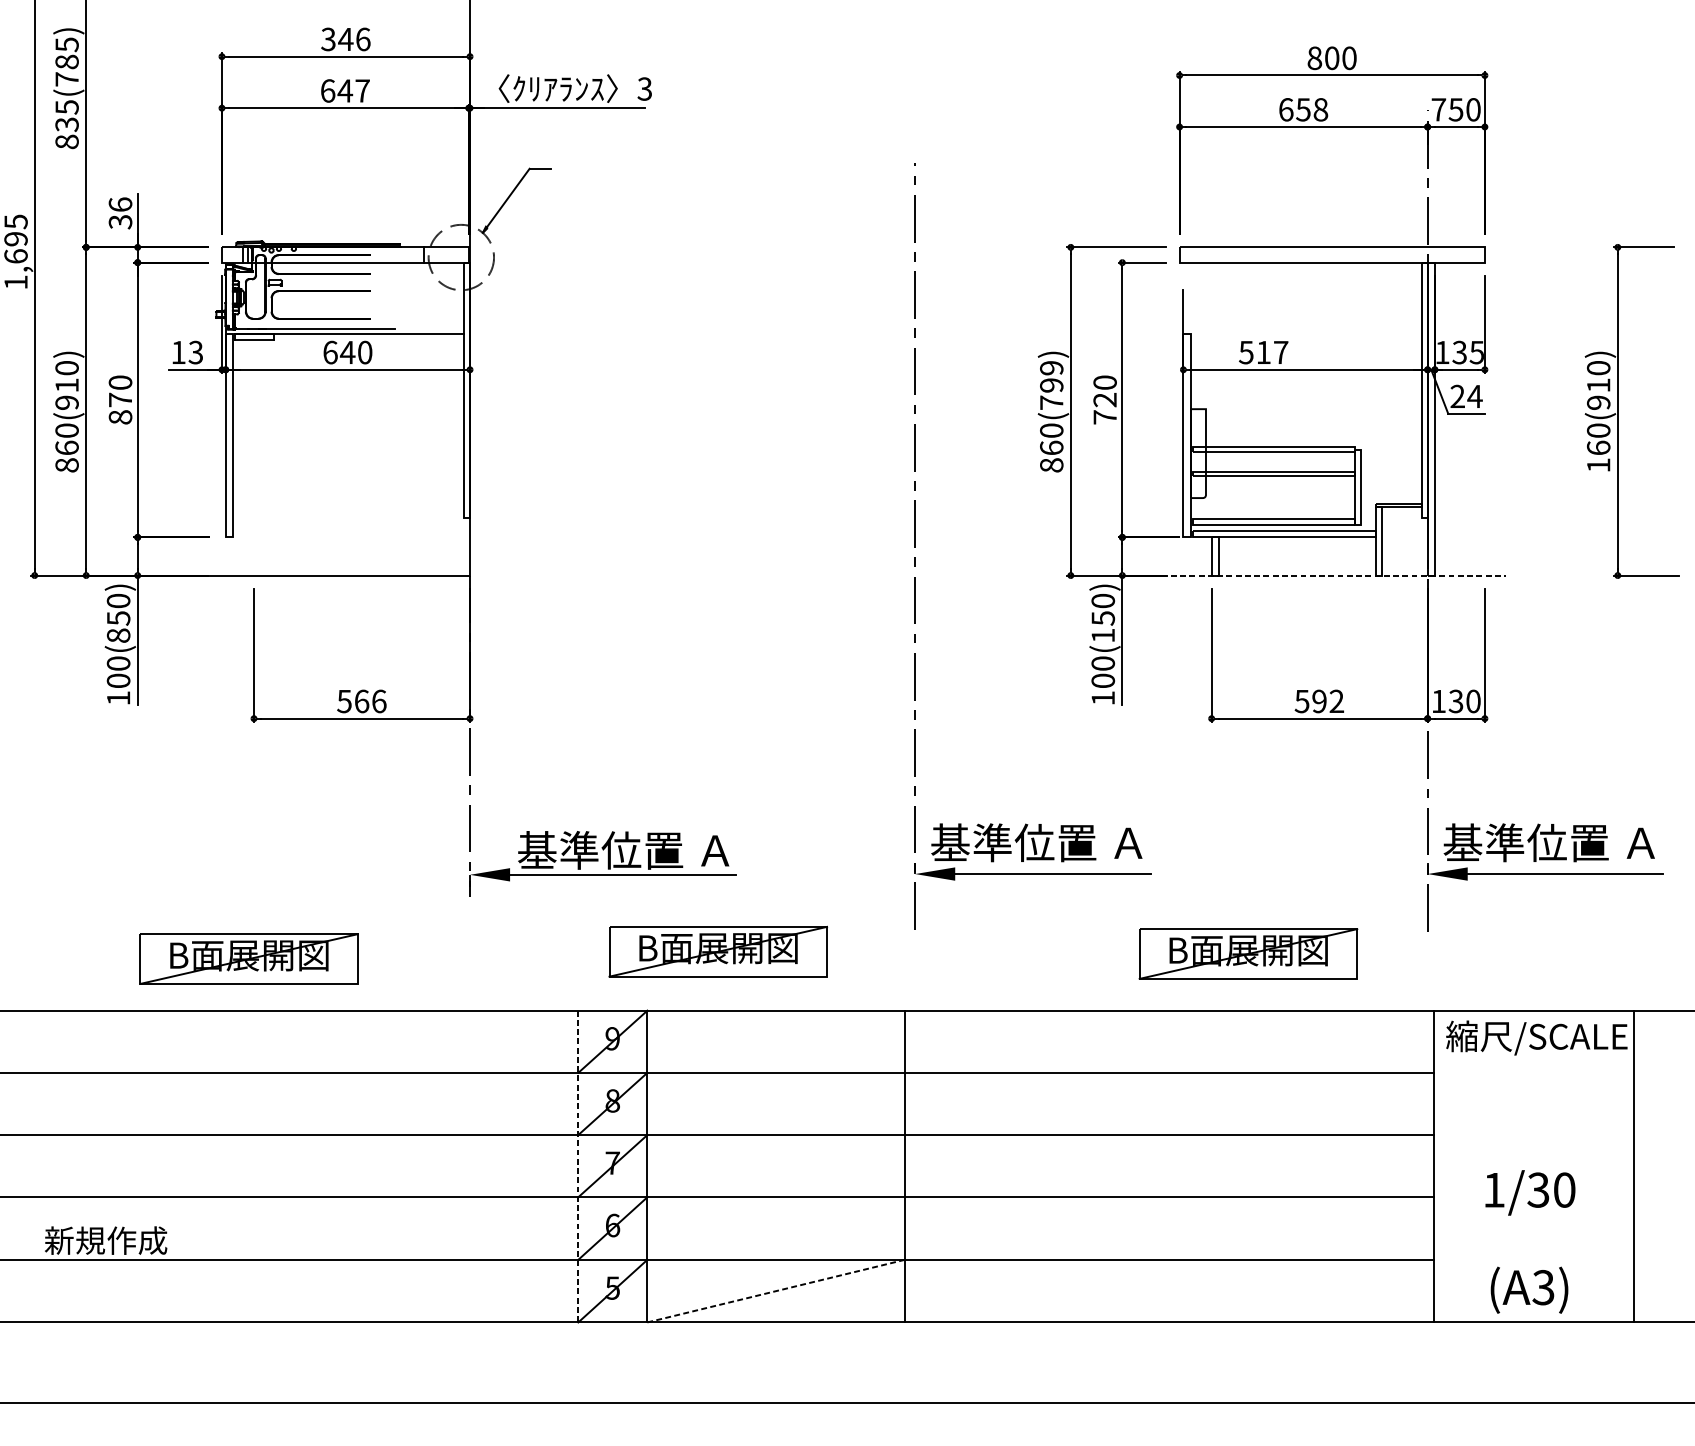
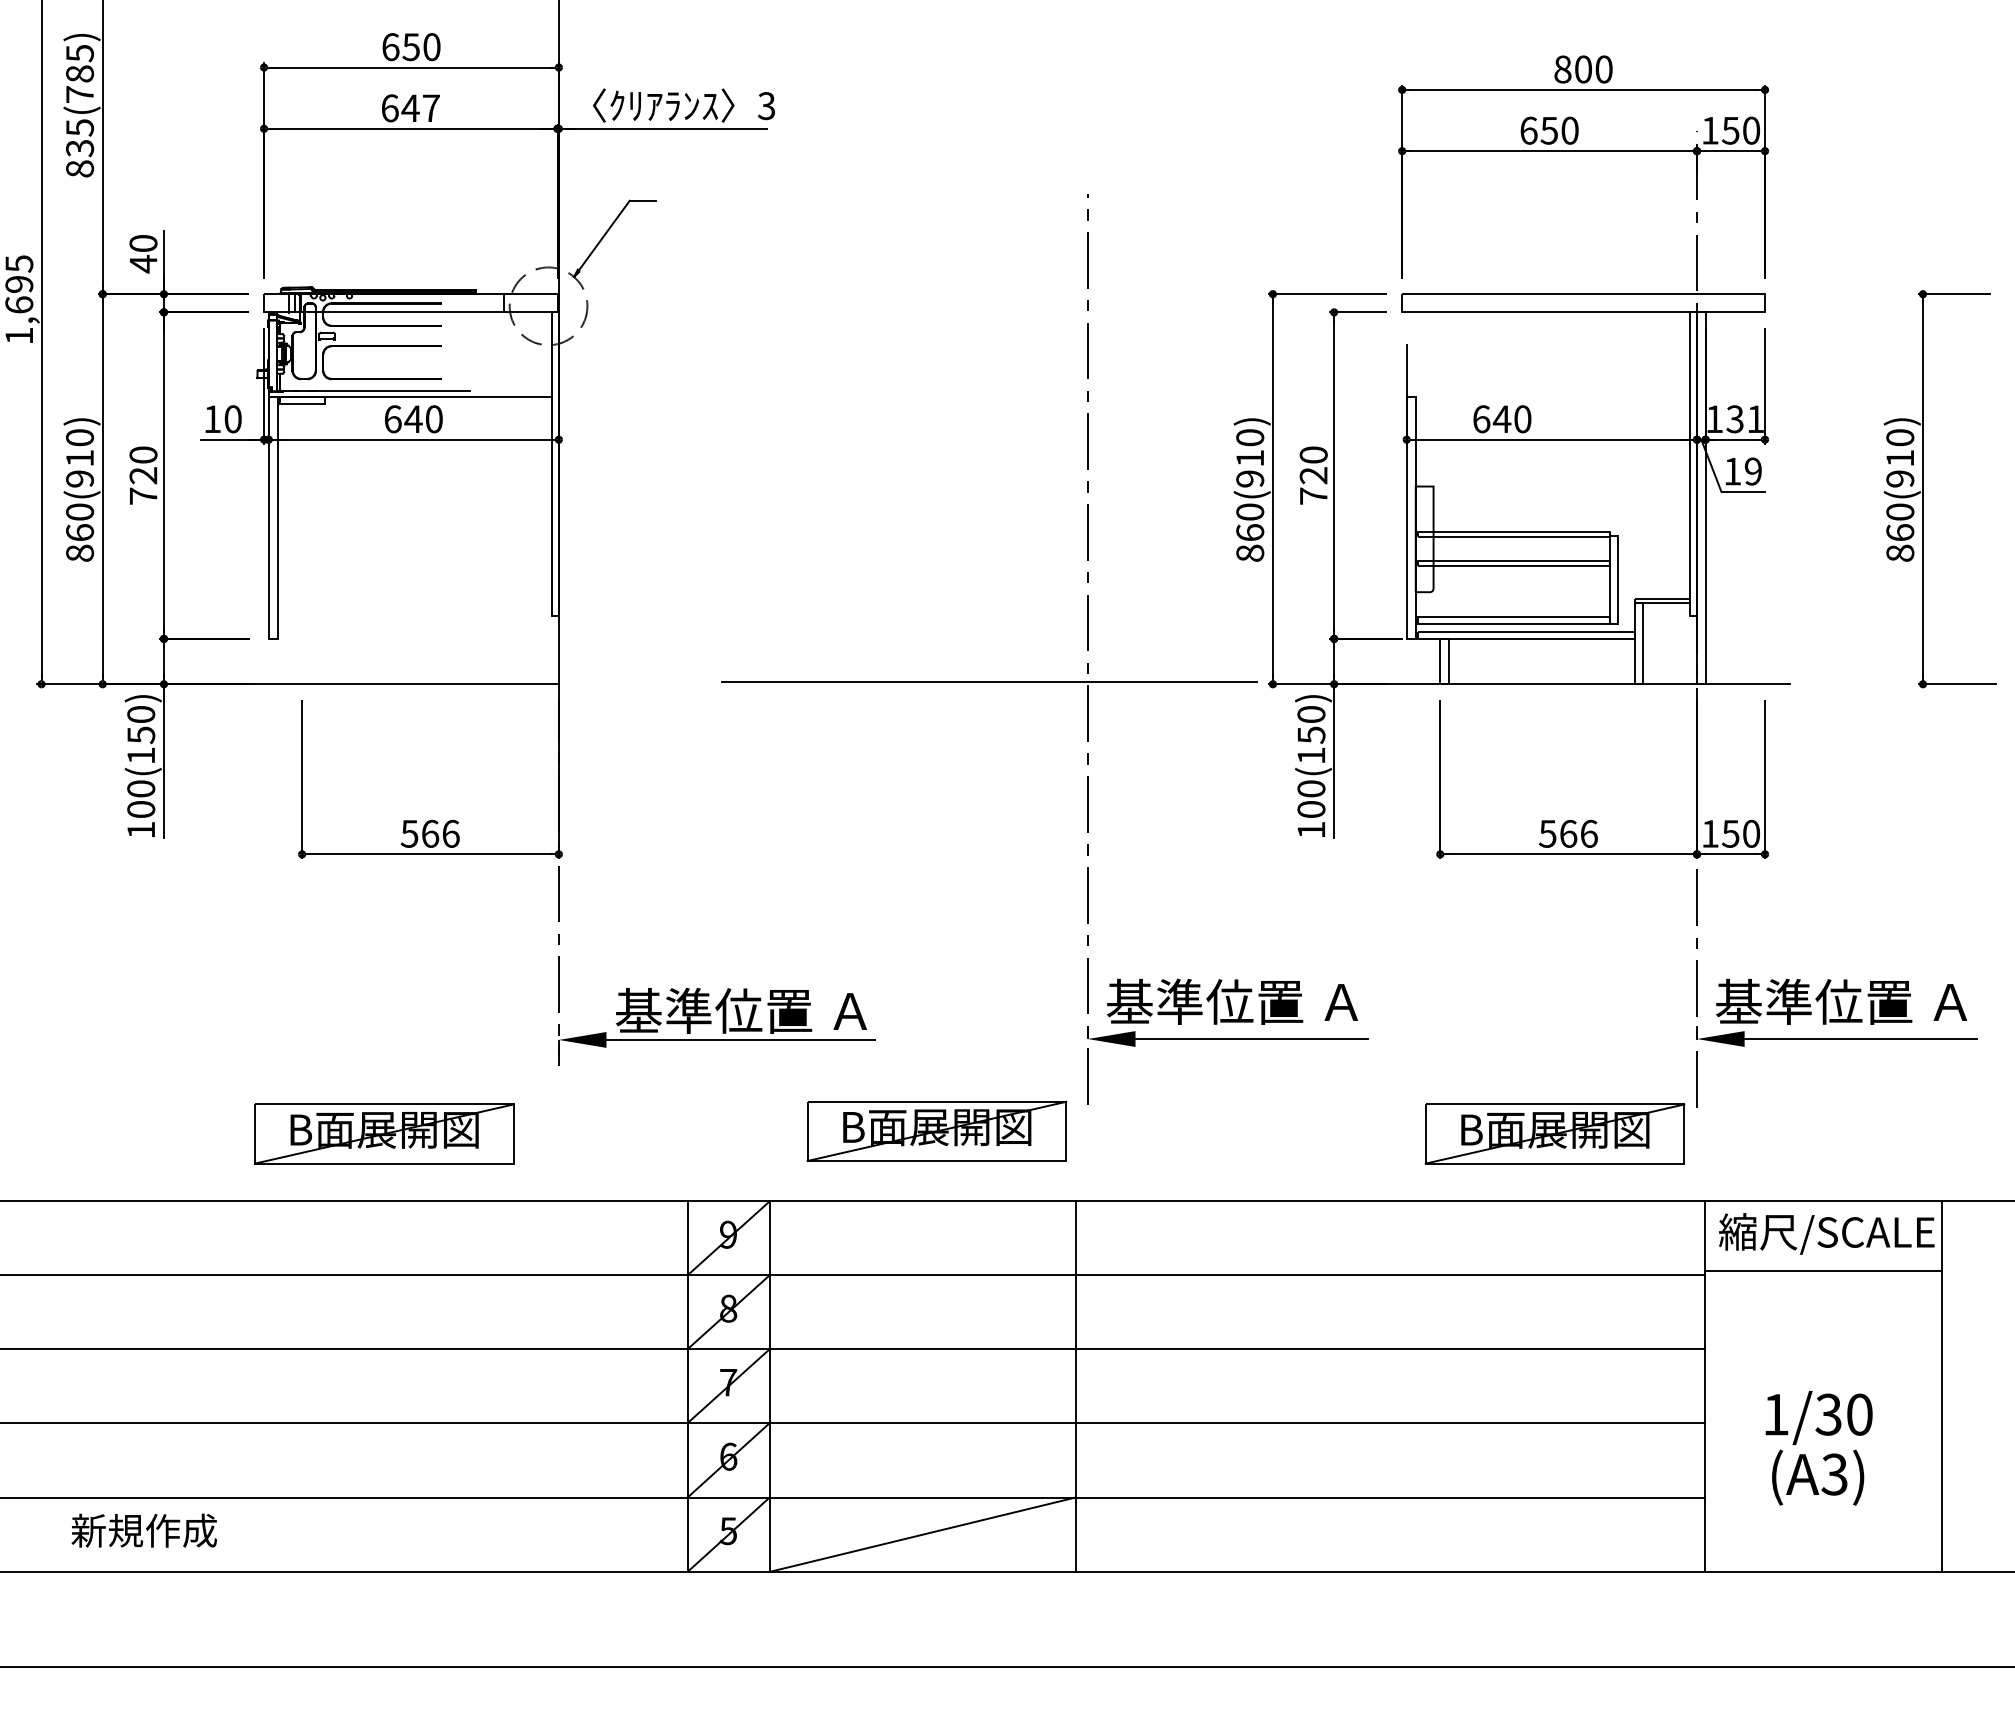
text: (345, 39) -> (410, 47), 346 -> 650
text: (1320, 109) -> (1569, 130), 658 -> 650
text: (1439, 109) -> (1710, 130), 750 -> 150
text: (120, 213) -> (143, 253), 36 -> 40
text: (195, 352) -> (232, 419), 13 -> 10
text: (1263, 352) -> (1501, 419), 517 -> 640
text: (1476, 352) -> (1754, 419), 135 -> 131
text: (1051, 385) -> (1250, 458), 860(799) -> 860(910)
text: (1466, 396) -> (1743, 471), 24 -> 19
text: (120, 408) -> (143, 485), 870 -> 720
text: (1598, 464) -> (1900, 552), 160(910) -> 860(910)
line: (832, 573) -> (989, 681), added
line: (1315, 575) -> (1563, 684), dashed -> solid
text: (118, 635) -> (141, 755), 100(850) -> 100(150)
text: (1327, 701) -> (1578, 833), 592 -> 566
text: (1456, 701) -> (1731, 833), 130 -> 150
part: (717, 951) -> (936, 1130), moved
part: (1248, 953) -> (1554, 1133), moved
part: (249, 958) -> (384, 1133), moved
line: (1534, 1069) -> (1823, 1271), added
line: (578, 1167) -> (687, 1387), dashed -> solid
text: (105, 1240) -> (143, 1530), moved
line: (775, 1290) -> (922, 1534), dashed -> solid
text: (1529, 1290) -> (1818, 1477), moved

